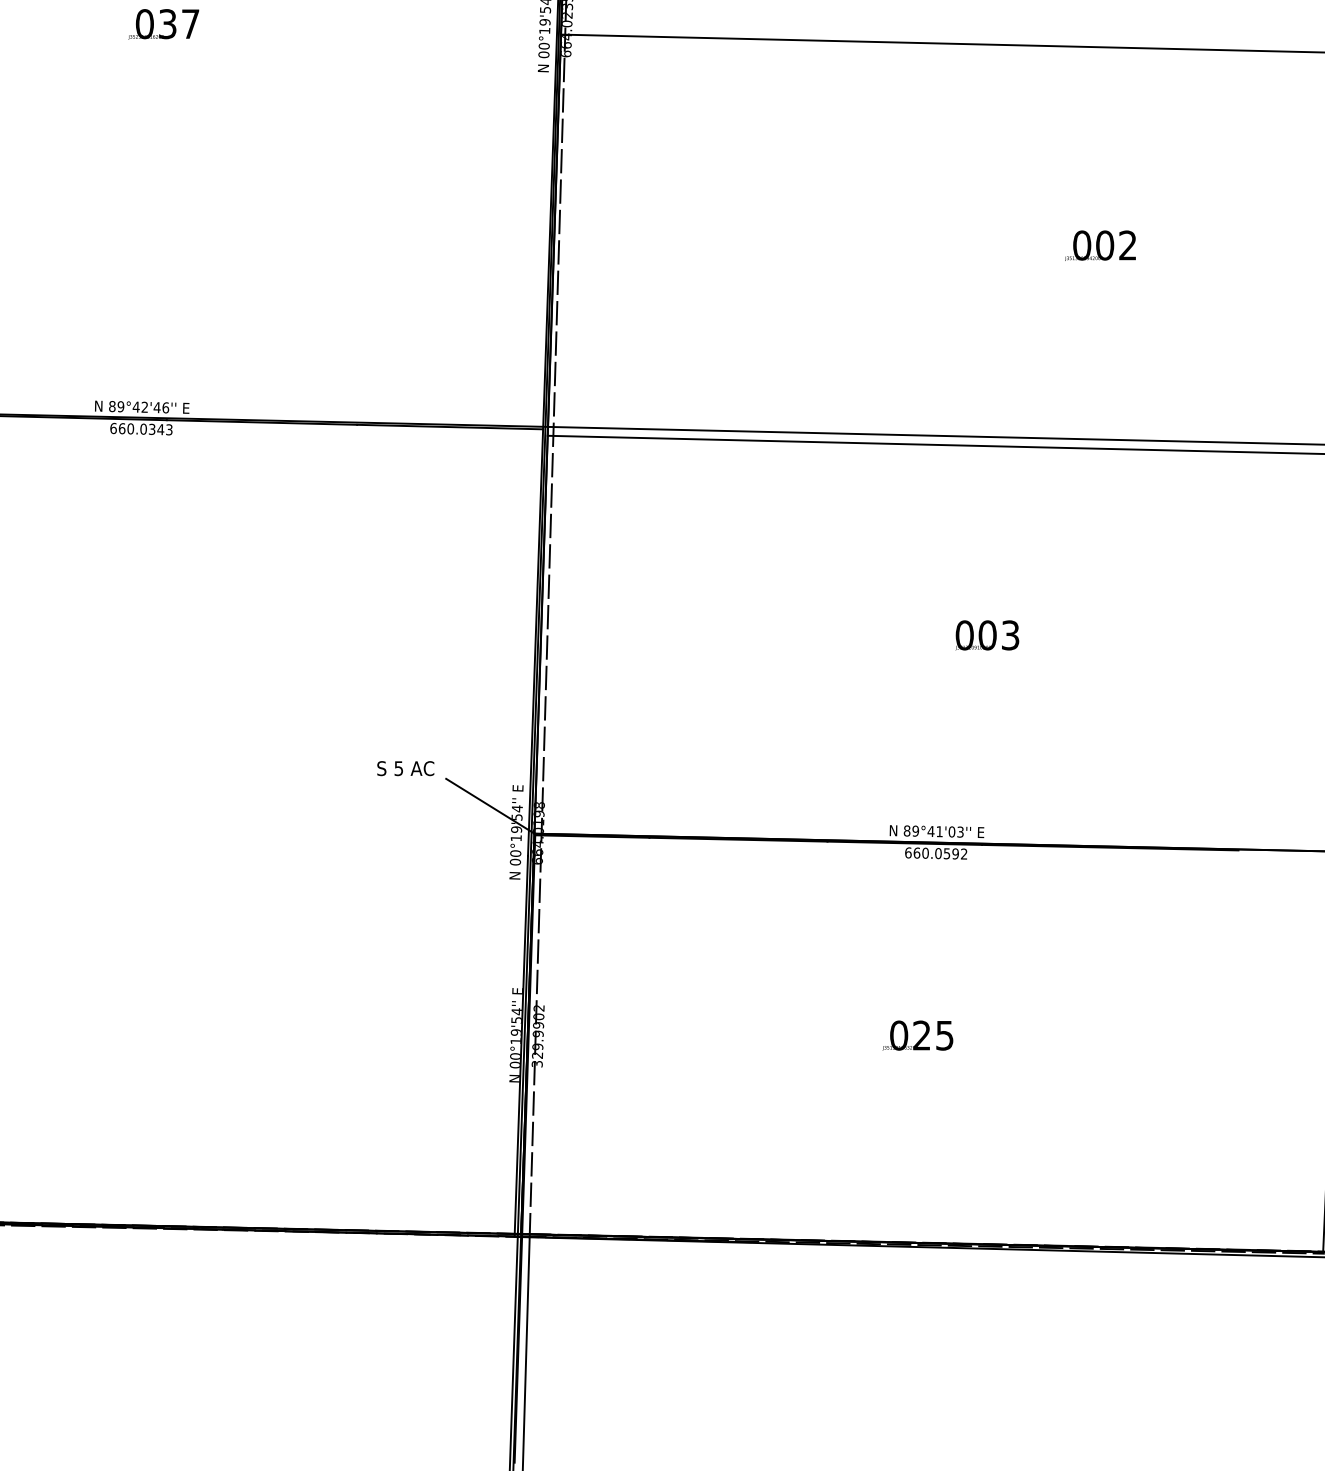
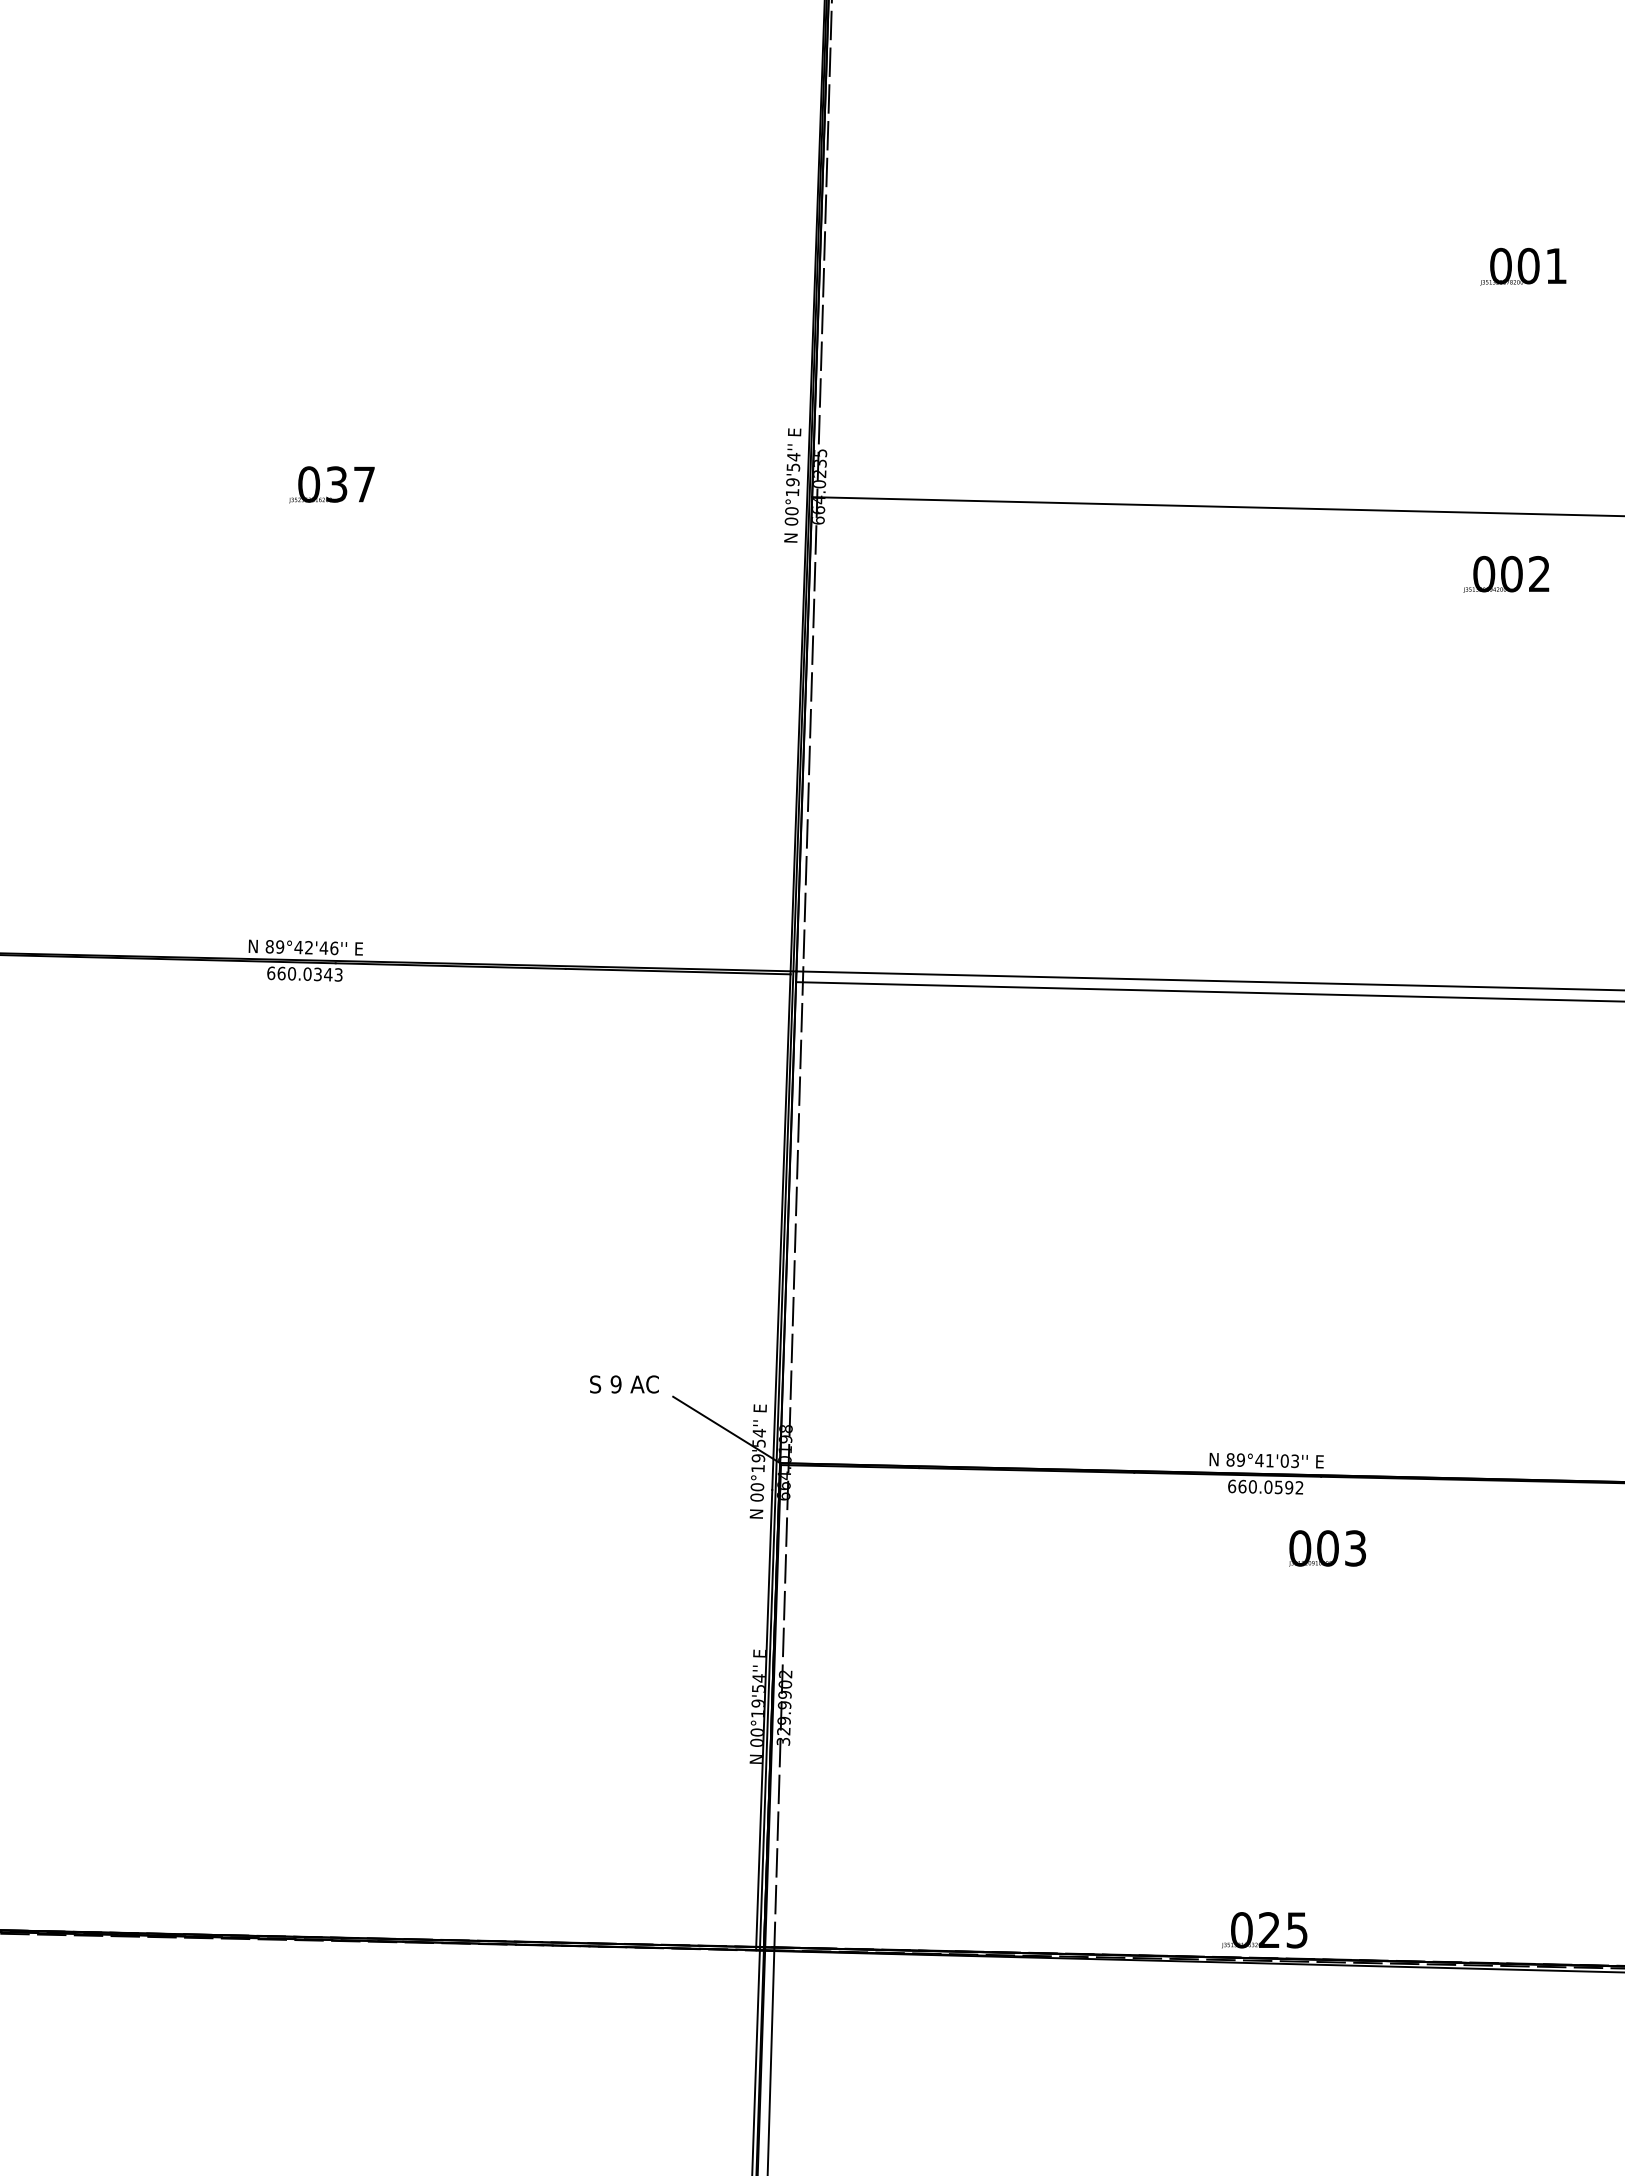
text: (1100, 245) -> (1506, 574), moved
text: (987, 635) -> (1327, 1548), moved
text: (398, 768) -> (615, 1384), 5 -> 9
text: (917, 1035) -> (1264, 1930), moved

